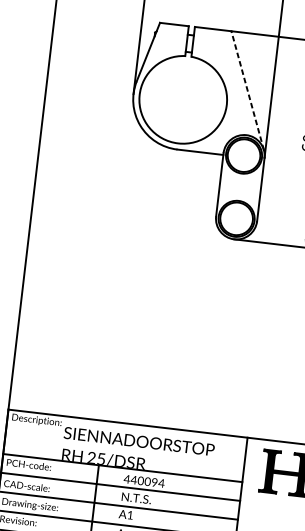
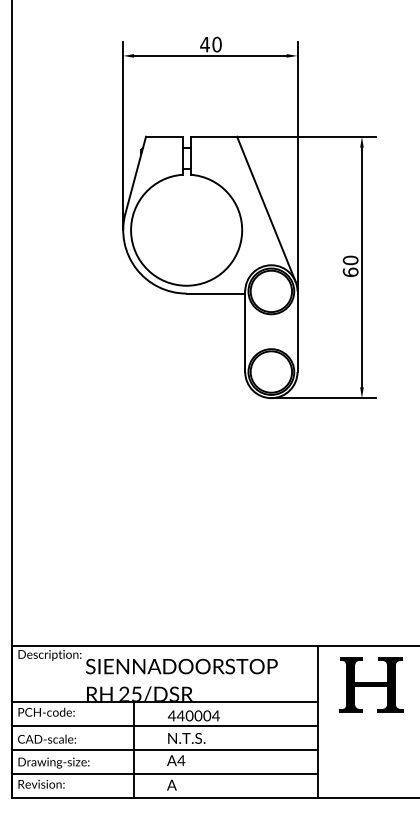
line: (247, 90) -> (266, 208), dashed -> solid
text: (154, 483) -> (207, 716), 440094 -> 440004
text: (130, 515) -> (181, 760), A1 -> A4

